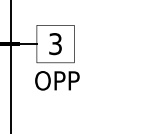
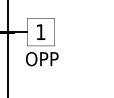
text: (55, 44) -> (40, 32), 3 -> 1

